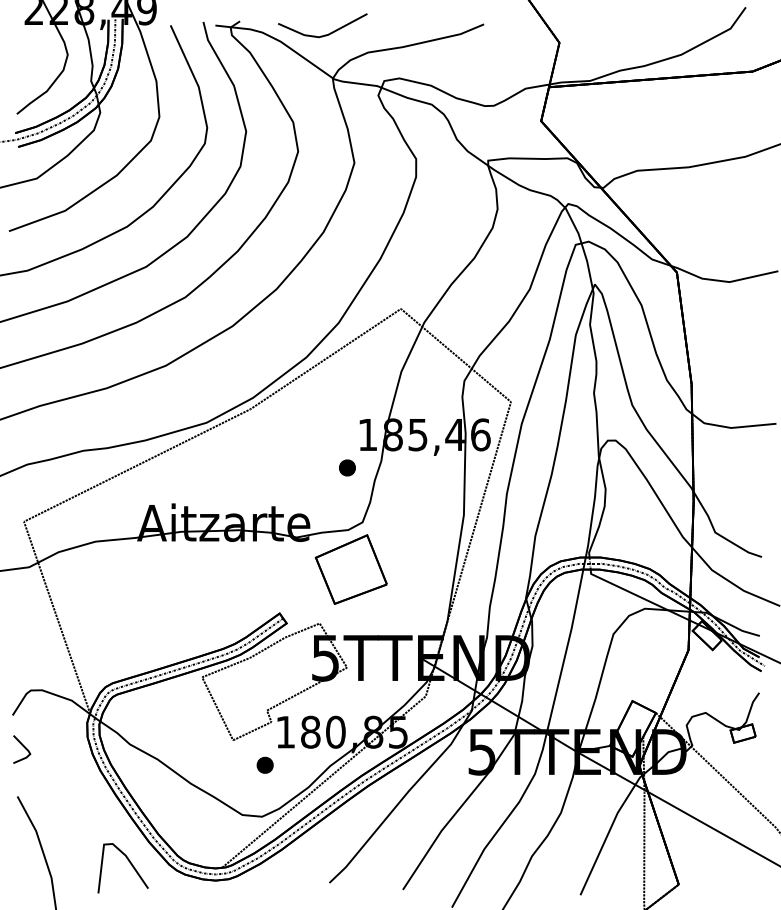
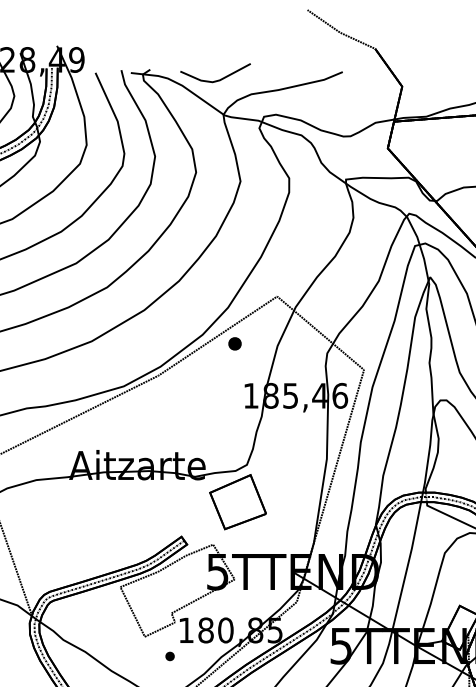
part: (347, 467) -> (235, 343), moved
part: (264, 764) -> (169, 655), size x0.7

